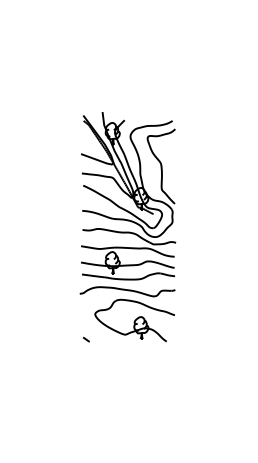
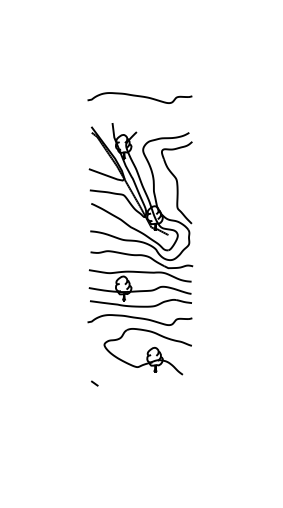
part: (127, 88) -> (139, 97), added
line: (86, 339) -> (94, 383), moved

